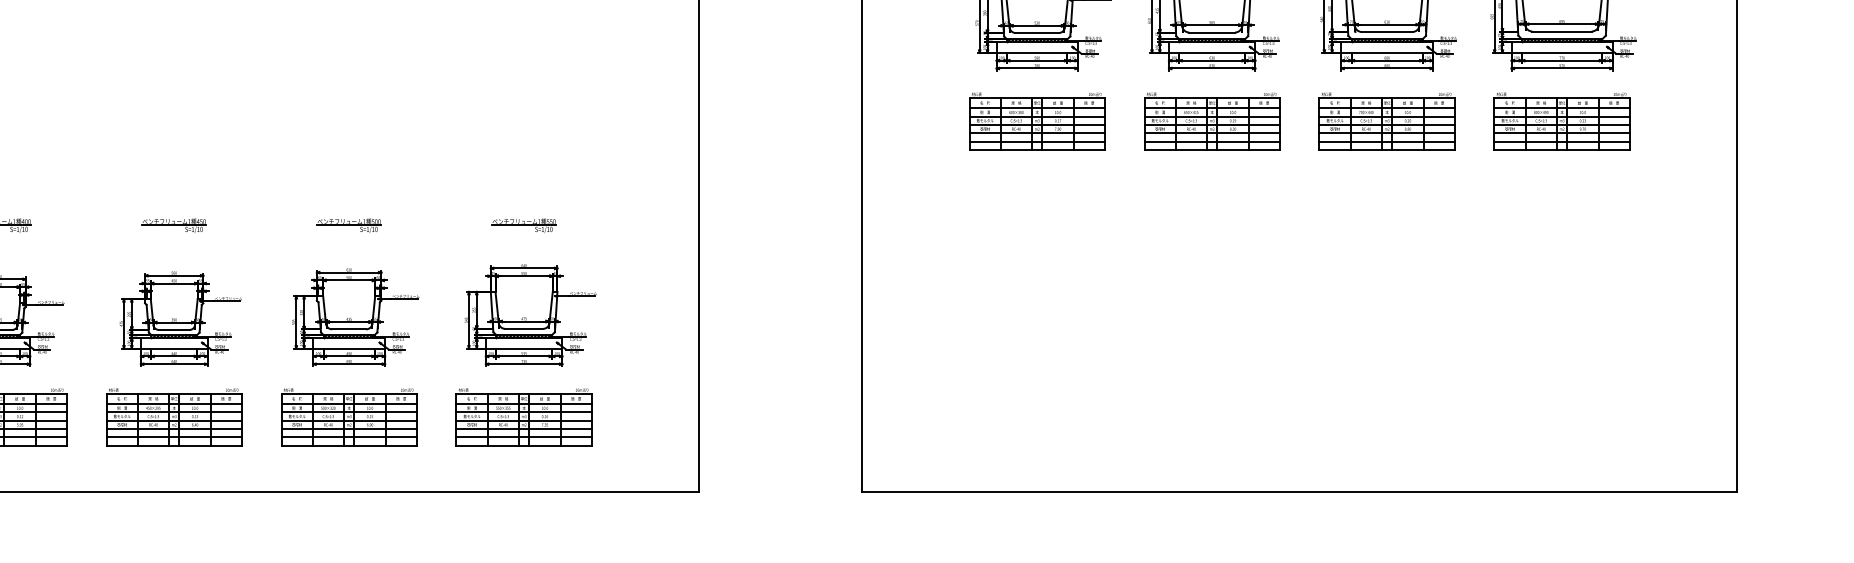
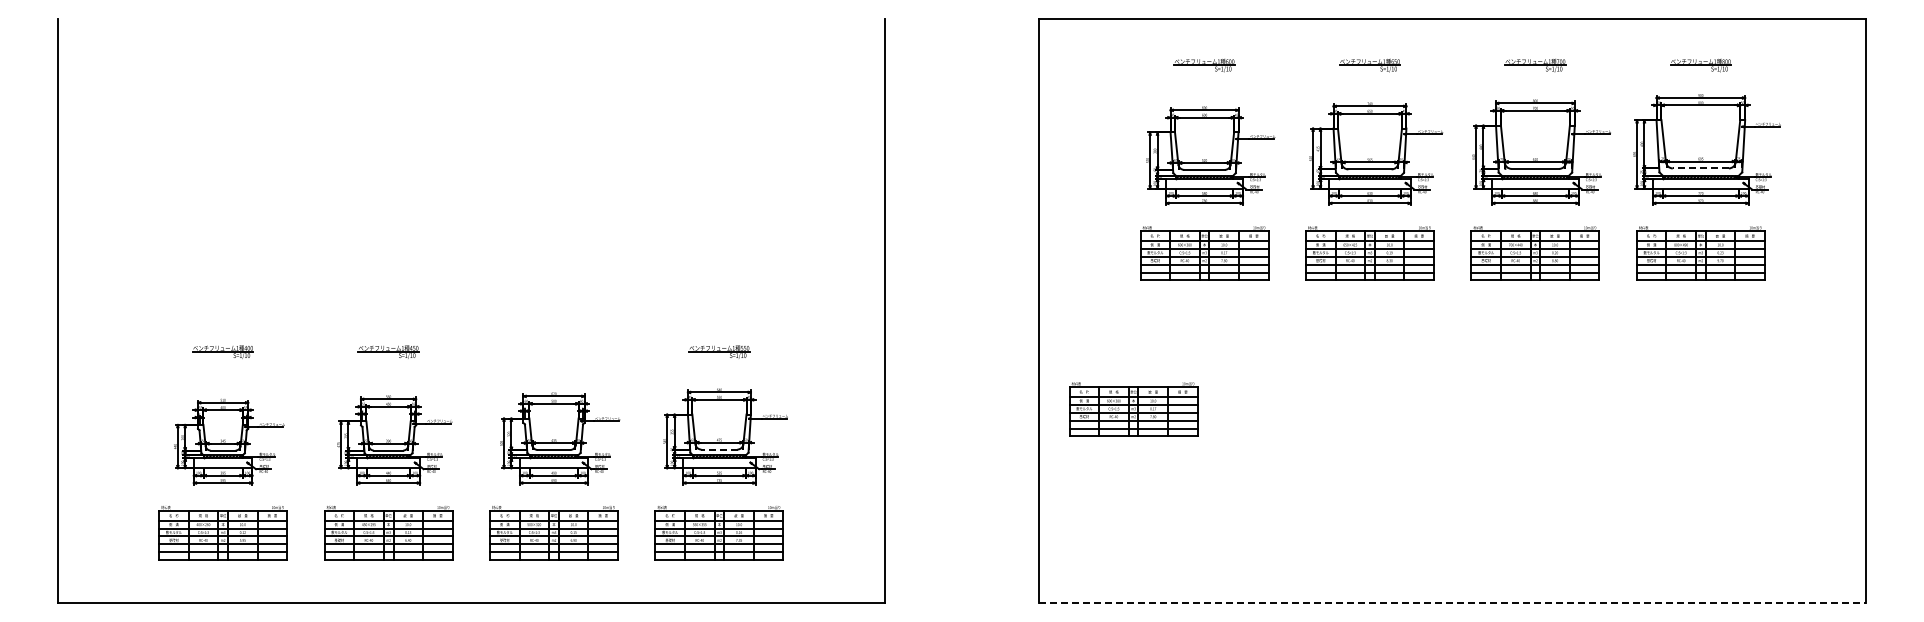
line: (1561, 31) -> (1700, 168), solid -> dashed
part: (348, 225) -> (553, 351), removed
part: (962, 286) -> (1133, 409), added
line: (523, 328) -> (718, 449), solid -> dashed
line: (1299, 491) -> (1452, 603), solid -> dashed

